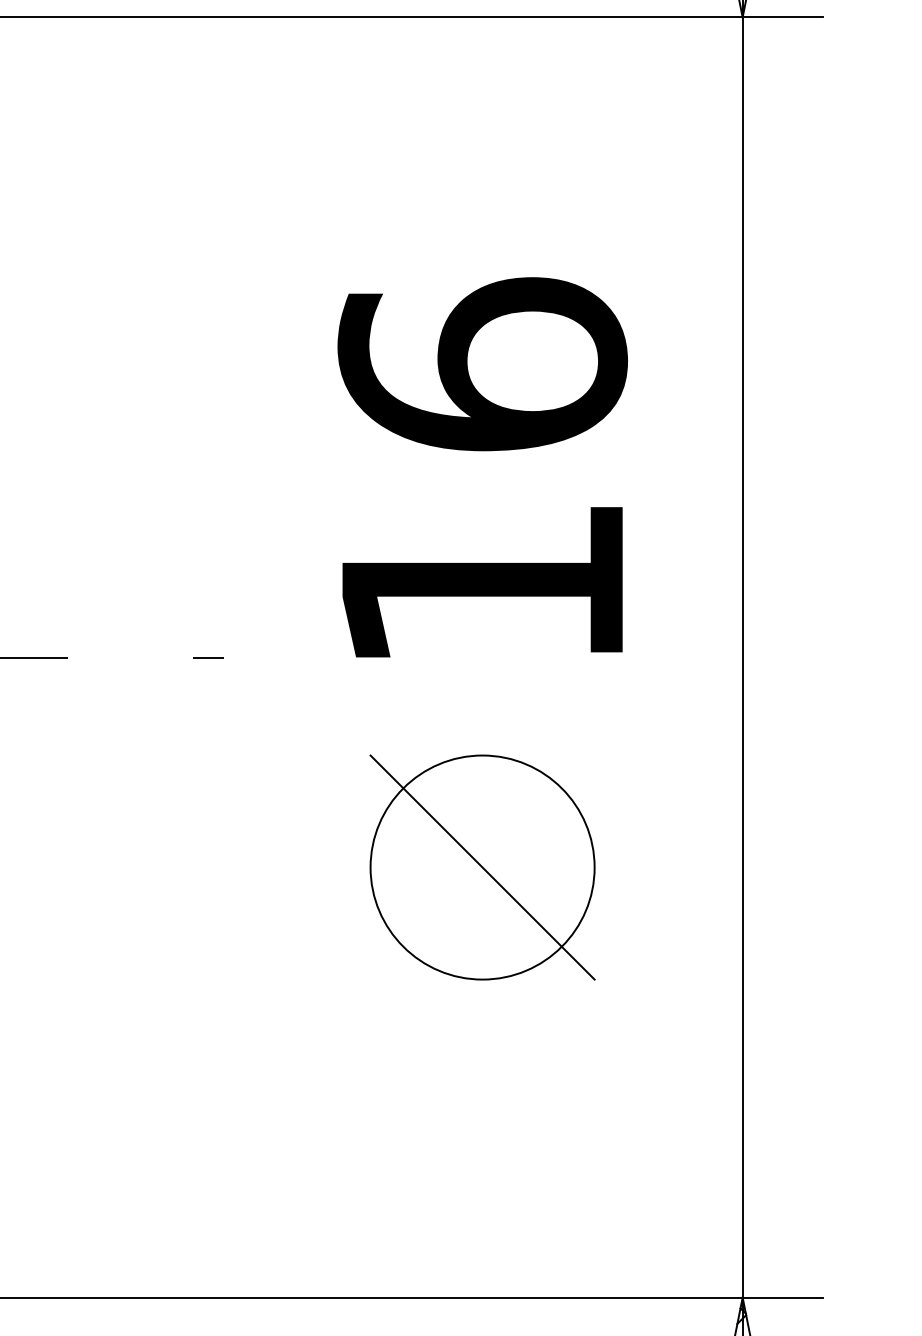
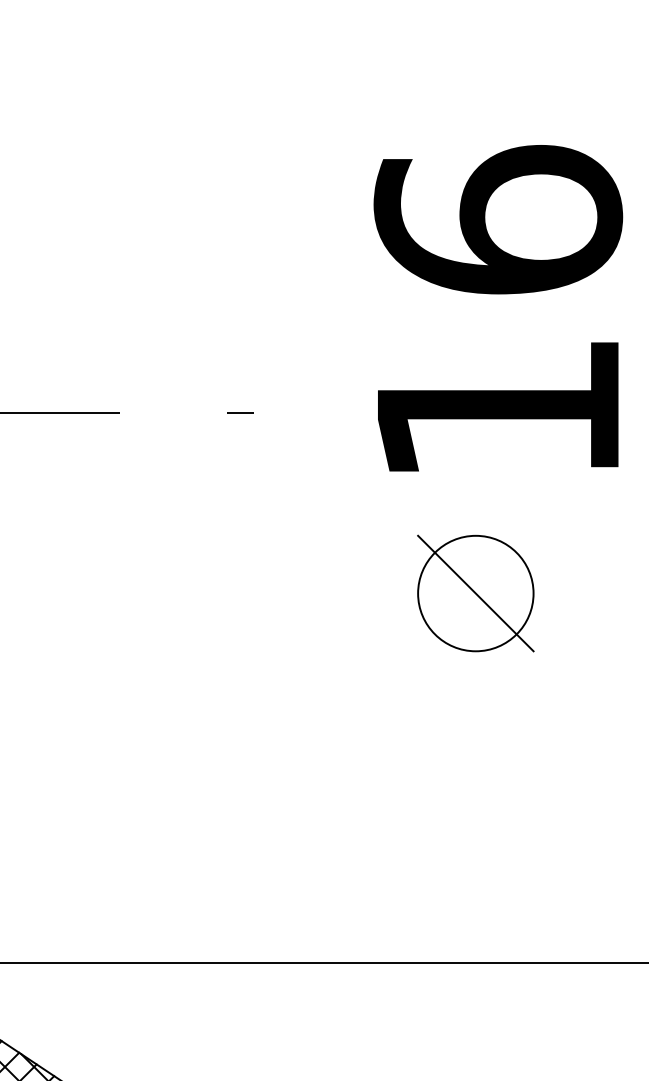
text: (482, 467) -> (498, 308), moved
part: (482, 867) -> (475, 593), size x0.6

